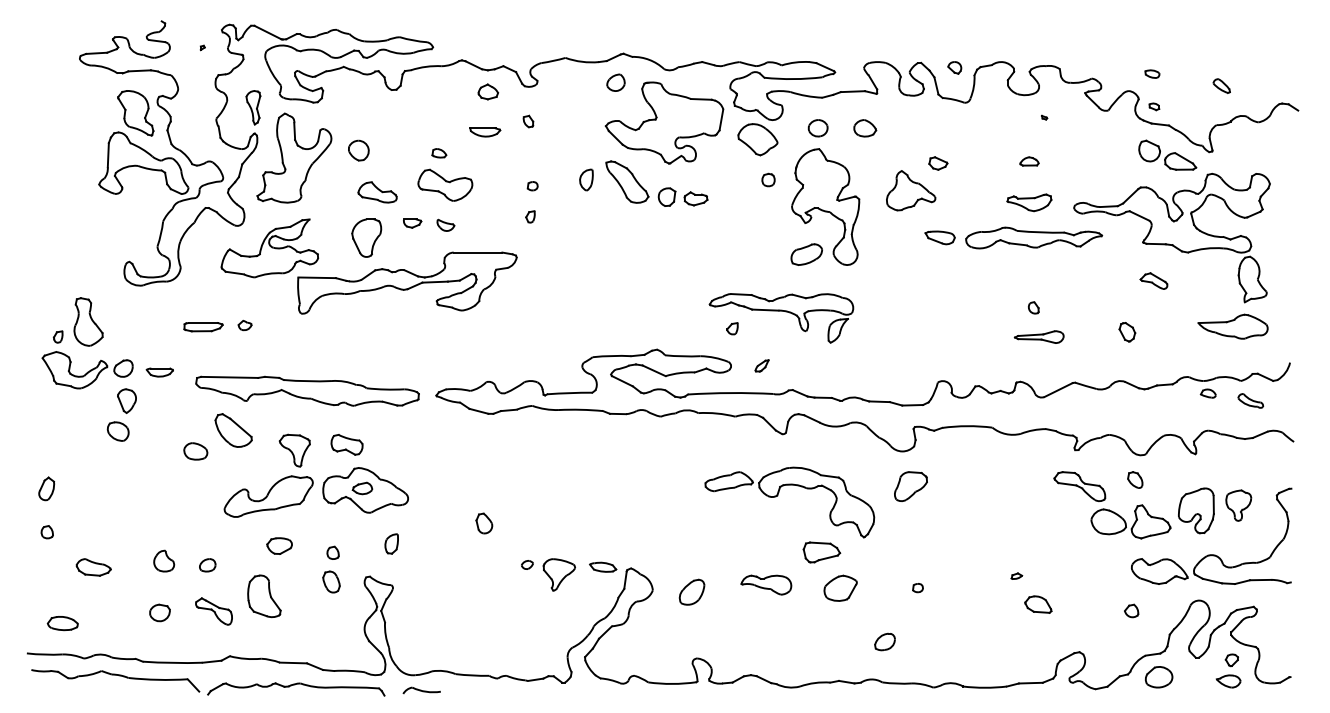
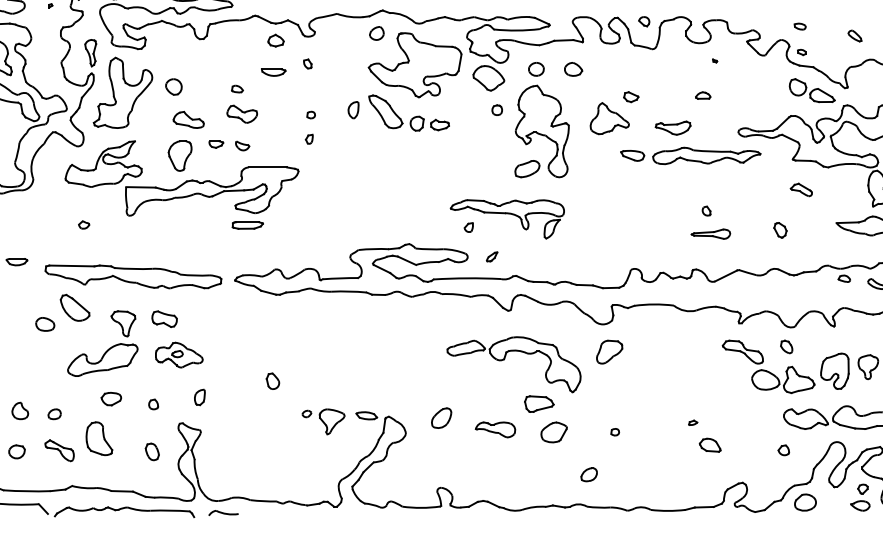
part: (445, 184) -> (242, 113), size x0.7
part: (1029, 202) -> (673, 127), moved
part: (203, 327) -> (247, 225), moved
part: (365, 490) -> (179, 355), size x0.7
part: (331, 581) -> (152, 451), moved
part: (691, 591) -> (441, 417), moved

